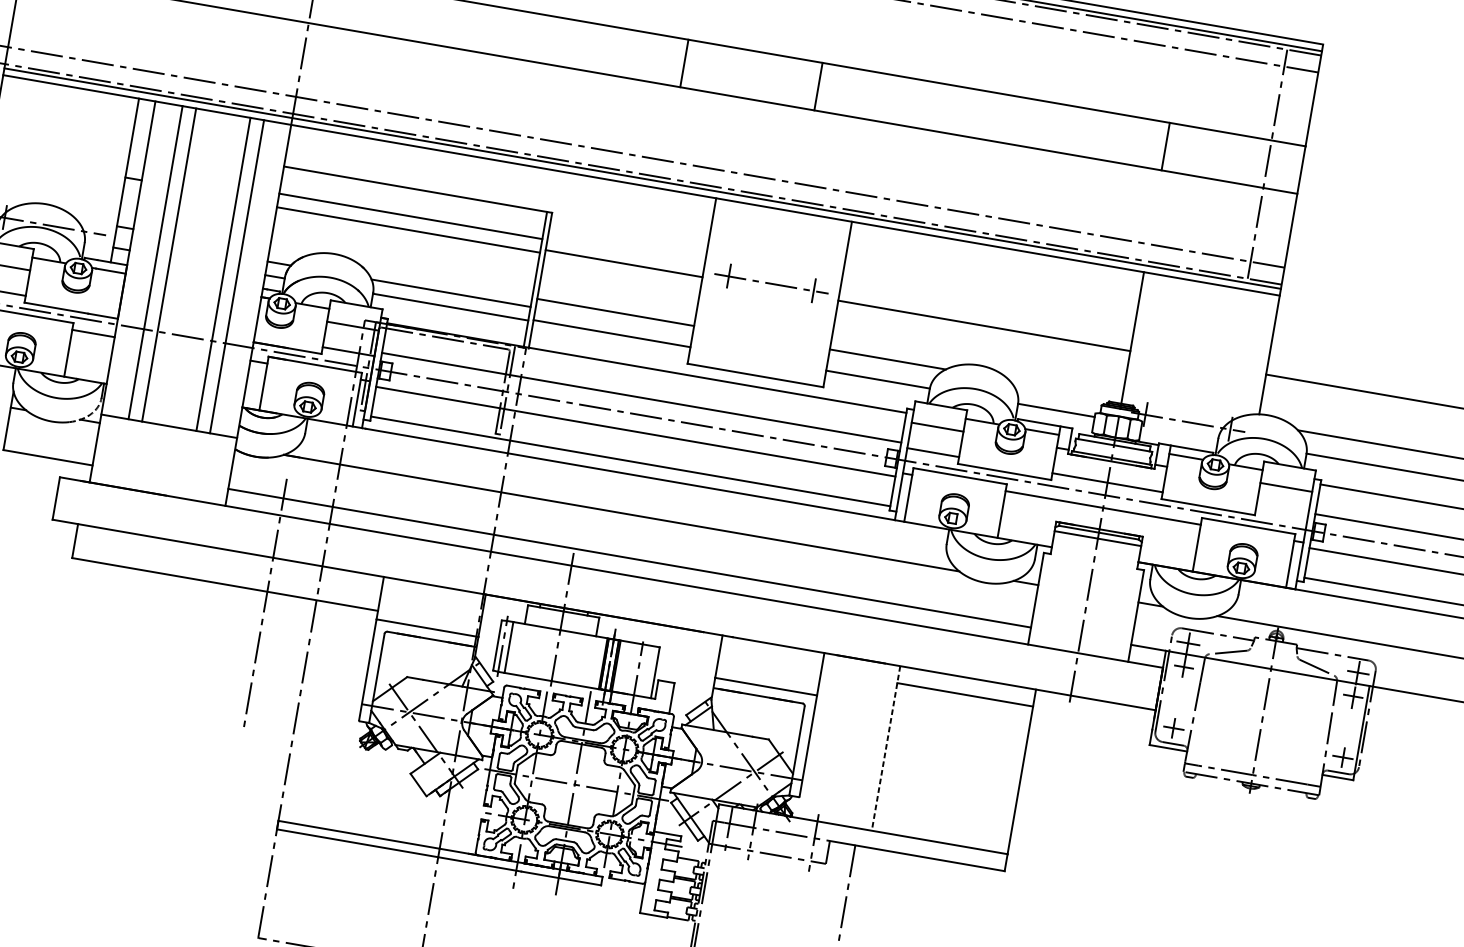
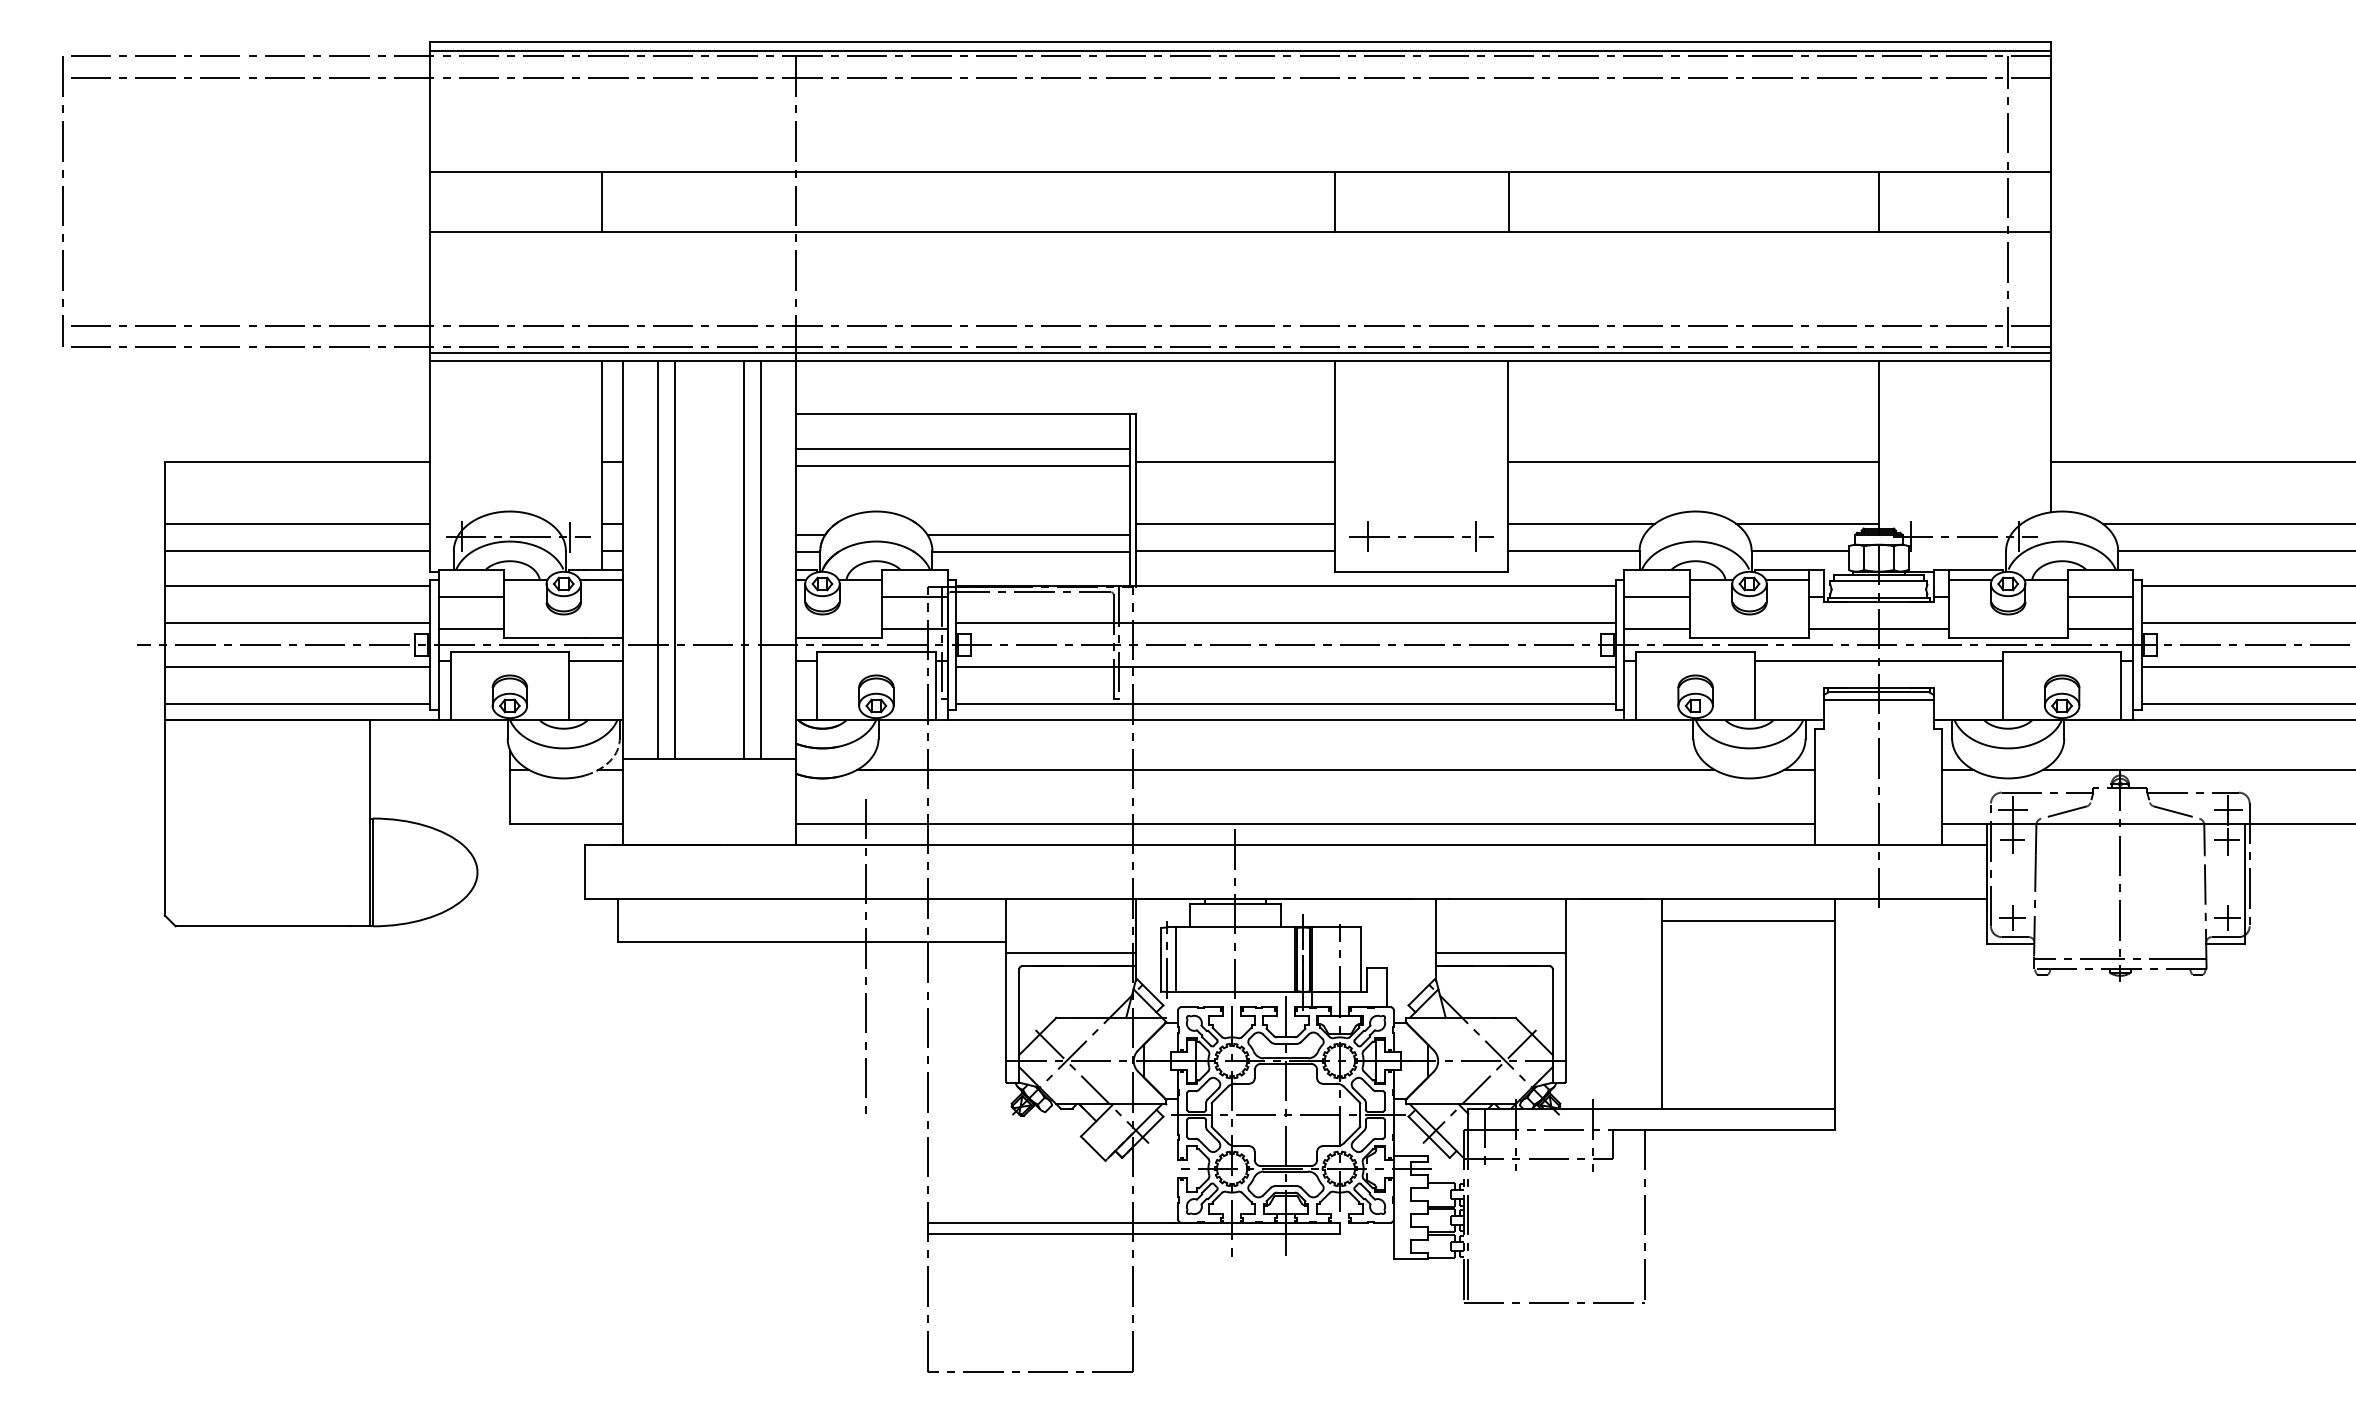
line: (684, 63) -> (1335, 201), moved
line: (818, 86) -> (1508, 201), moved
line: (89, 232) -> (569, 537), added
part: (771, 283) -> (1421, 536), moved
line: (1065, 390) -> (1807, 523), added
line: (1282, 512) -> (2100, 628), added
line: (886, 748) -> (1662, 1003), dashed -> solid

